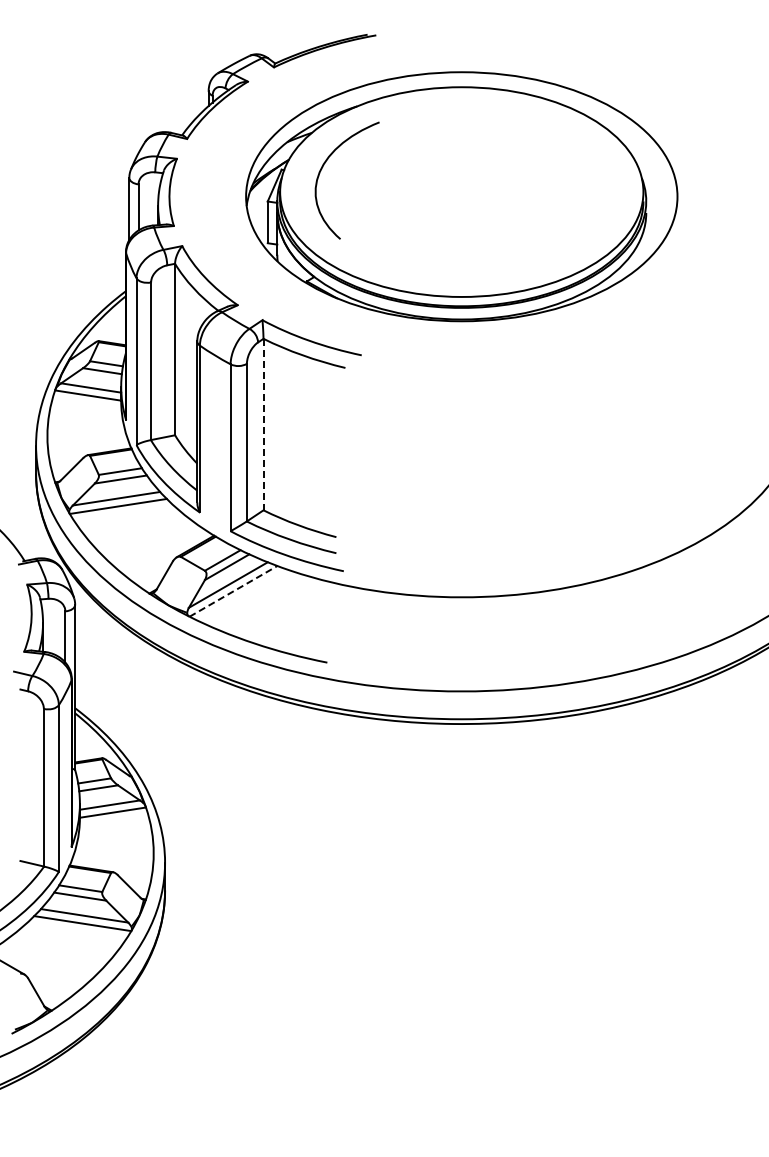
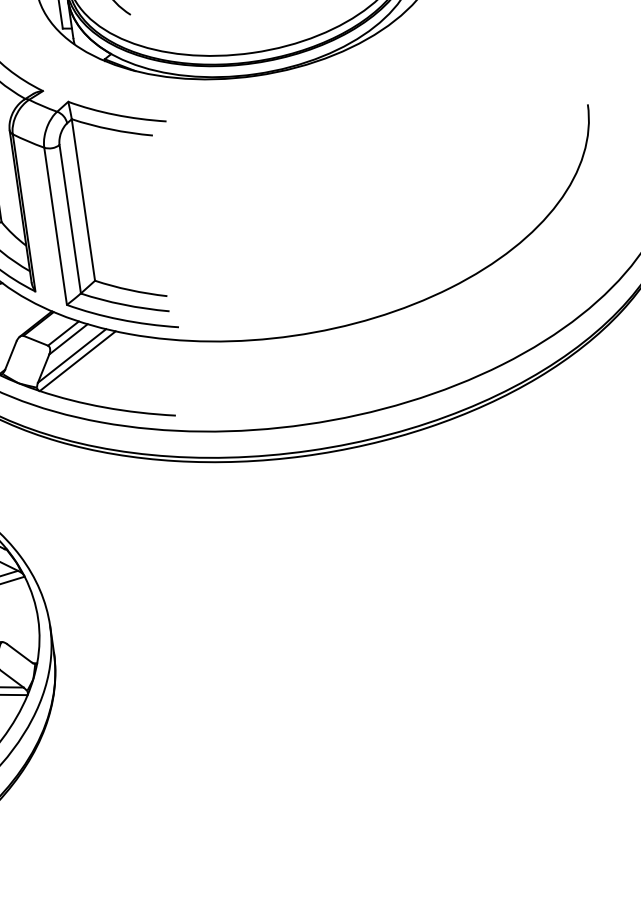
line: (263, 424) -> (83, 199), dashed -> solid
line: (233, 591) -> (77, 361), dashed -> solid

